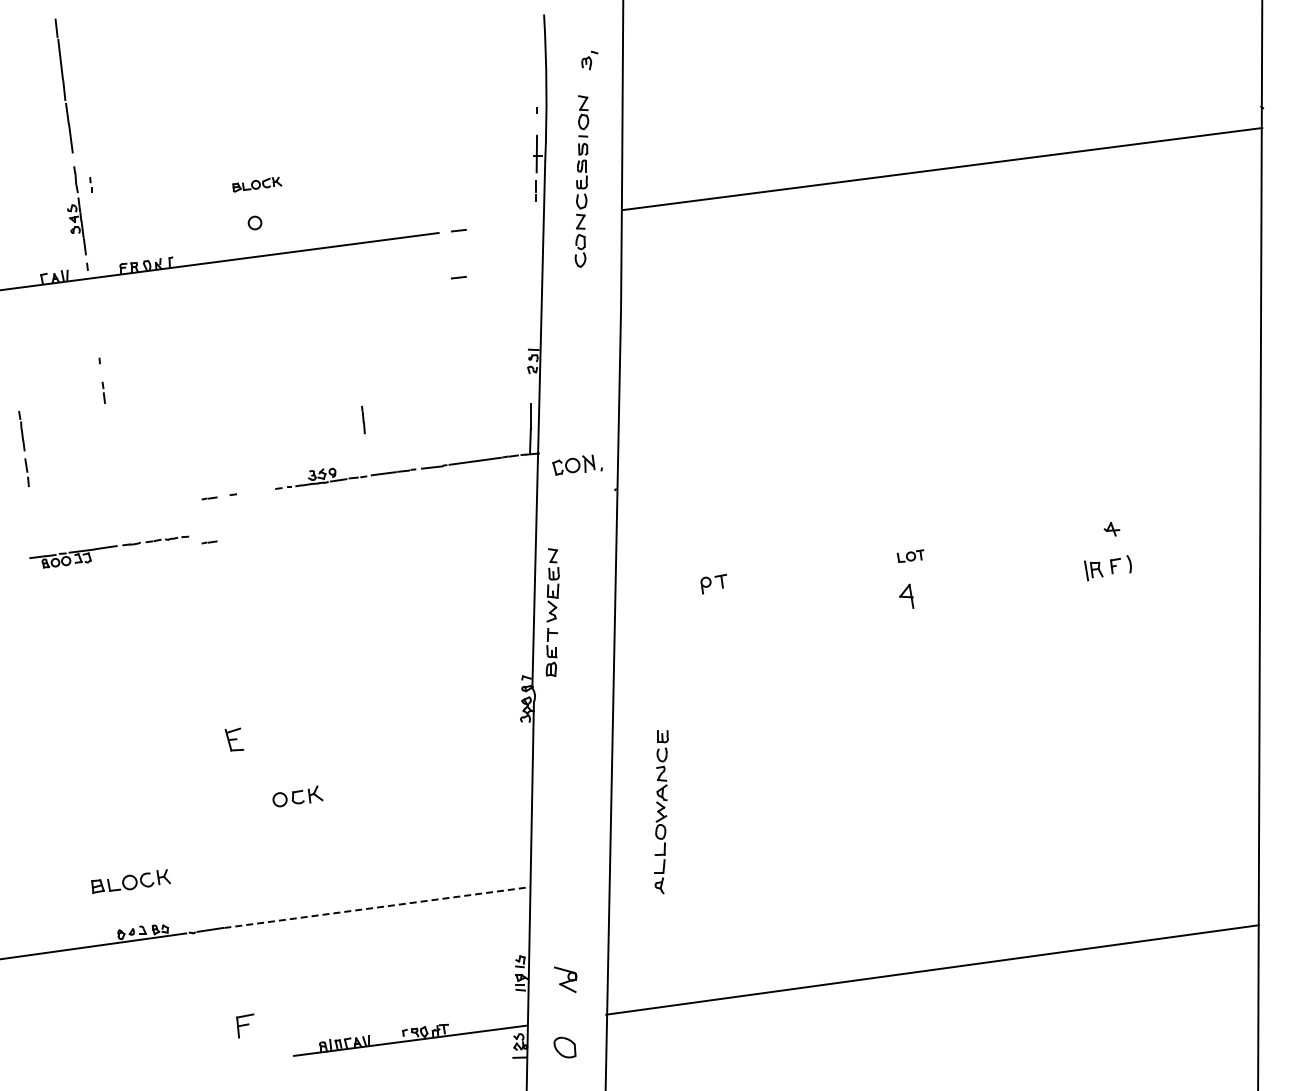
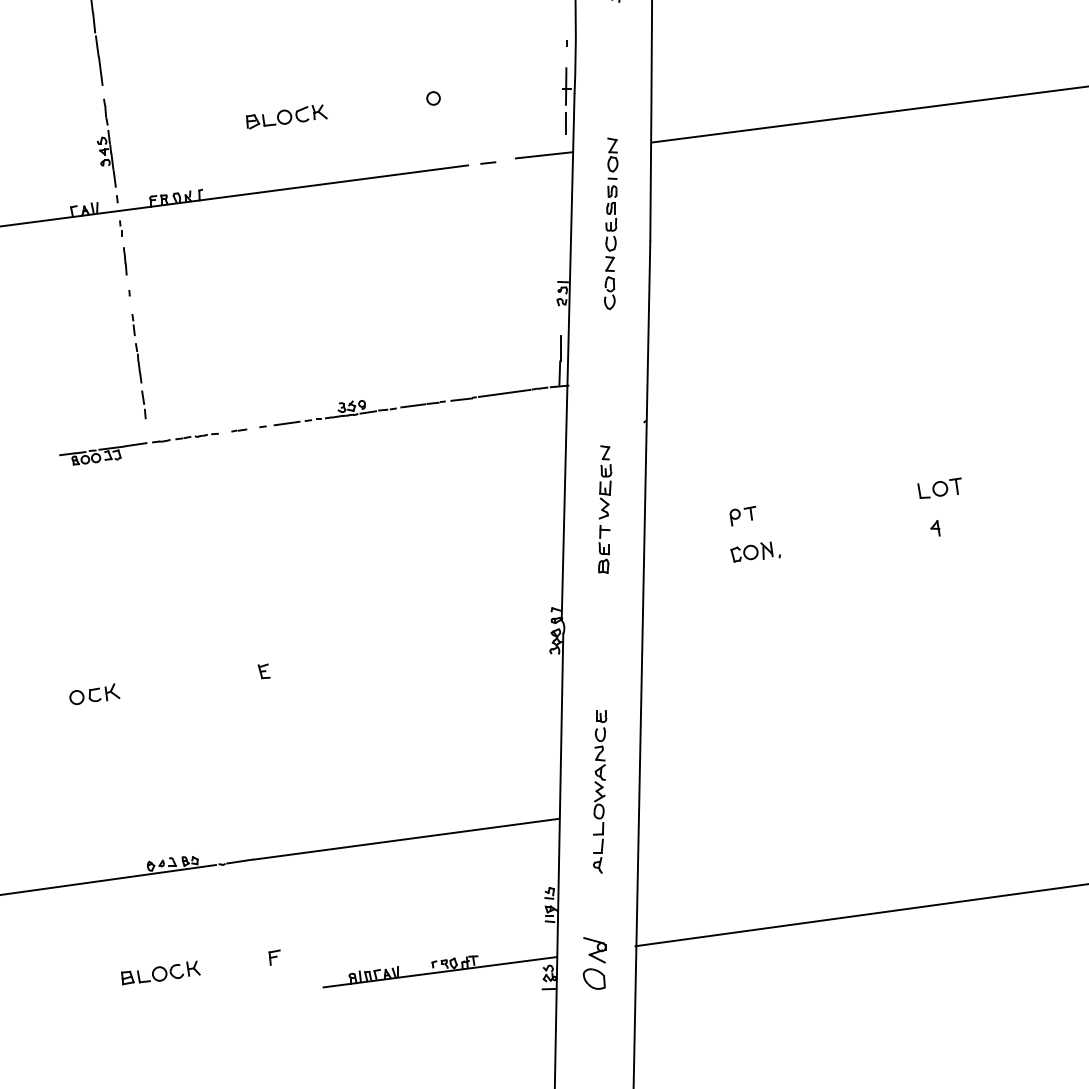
part: (581, 181) -> (610, 223), moved
part: (90, 184) -> (120, 227), moved
part: (257, 184) -> (287, 116), size x1.67
circle: (254, 222) -> (432, 97), moved
line: (514, 222) -> (543, 154), added
line: (458, 277) -> (487, 209), removed
line: (363, 419) -> (125, 260), moved
part: (23, 449) -> (140, 381), moved
part: (577, 464) -> (755, 551), moved
line: (256, 491) -> (286, 423), added
line: (209, 542) -> (239, 474), removed
part: (109, 551) -> (139, 448), moved
part: (910, 555) -> (939, 487), size x1.67
part: (906, 596) -> (935, 528), size x0.62
part: (552, 612) -> (604, 509), moved
part: (234, 739) -> (264, 671), size x0.62
part: (297, 796) -> (94, 694), moved
part: (661, 812) -> (599, 792), moved
part: (130, 881) -> (160, 972), moved
line: (377, 907) -> (407, 839), dashed -> solid
part: (565, 979) -> (594, 950), moved
part: (244, 1026) -> (274, 958), size x0.62

